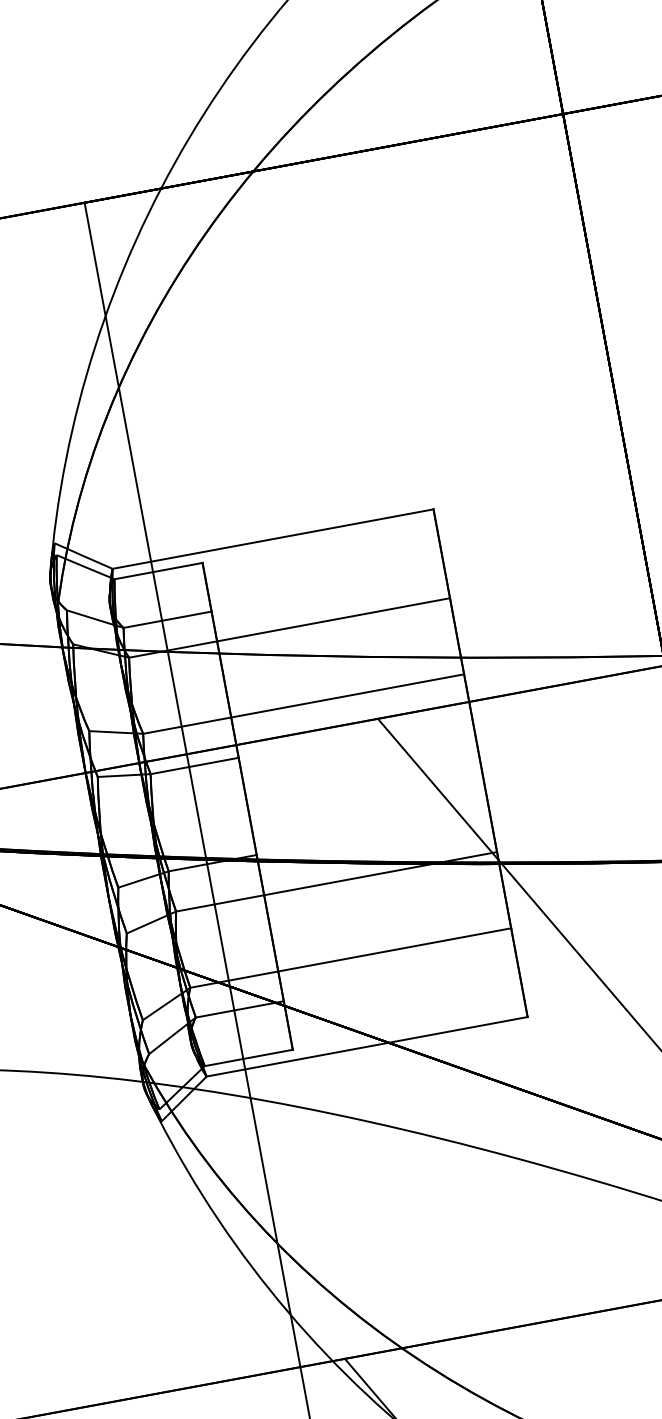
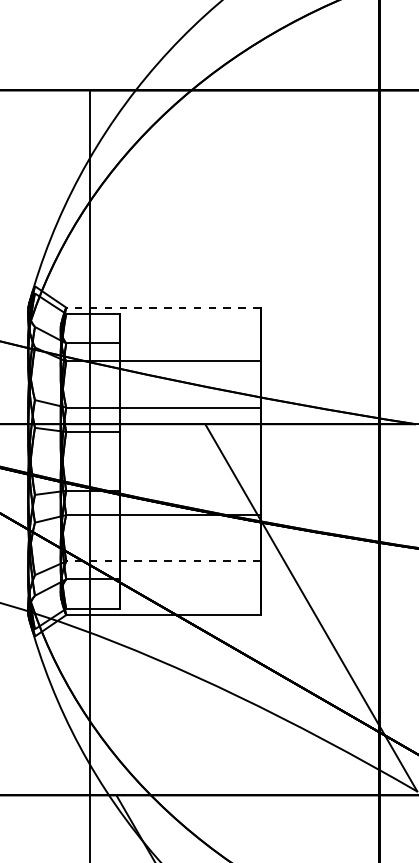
line: (271, 539) -> (162, 307), solid -> dashed
line: (349, 958) -> (162, 561), solid -> dashed

